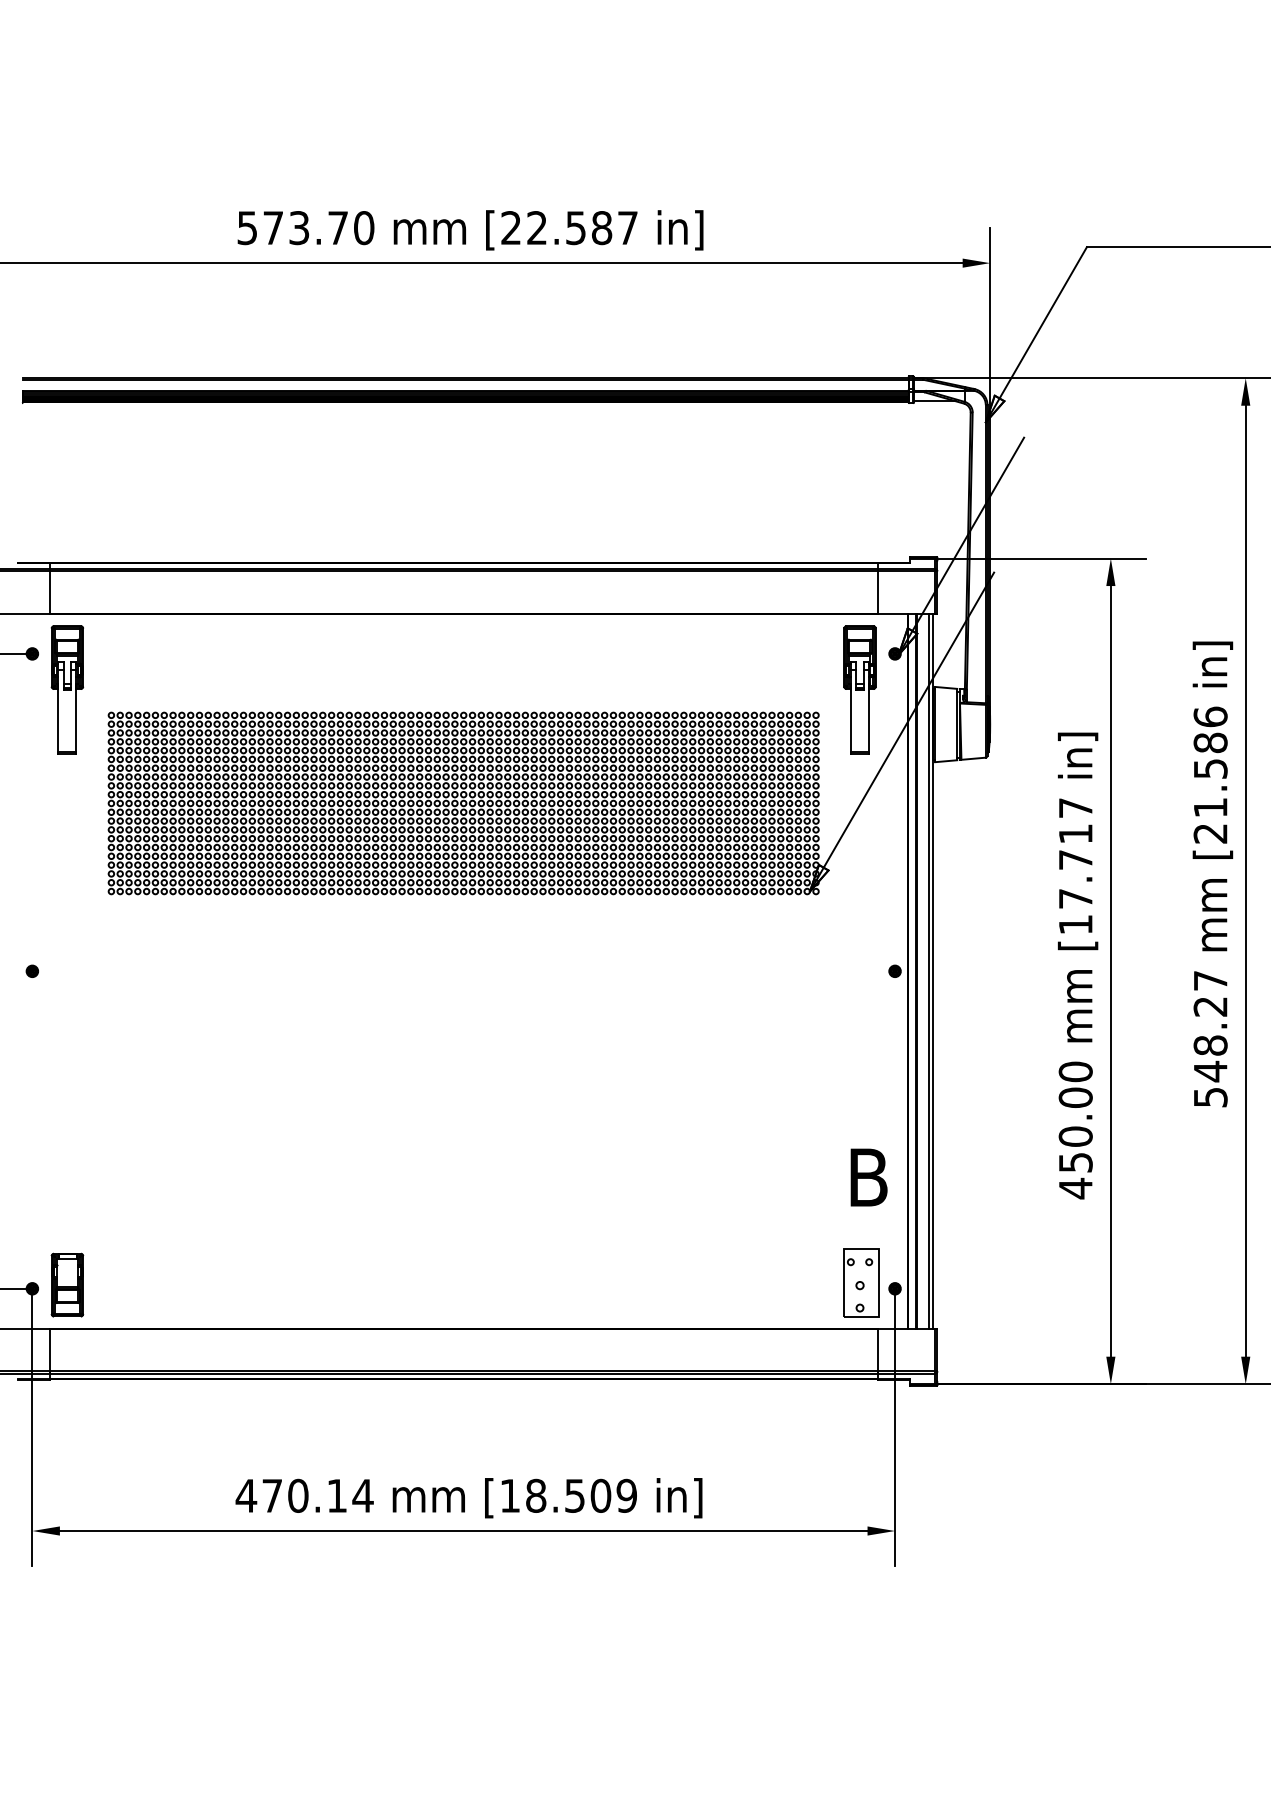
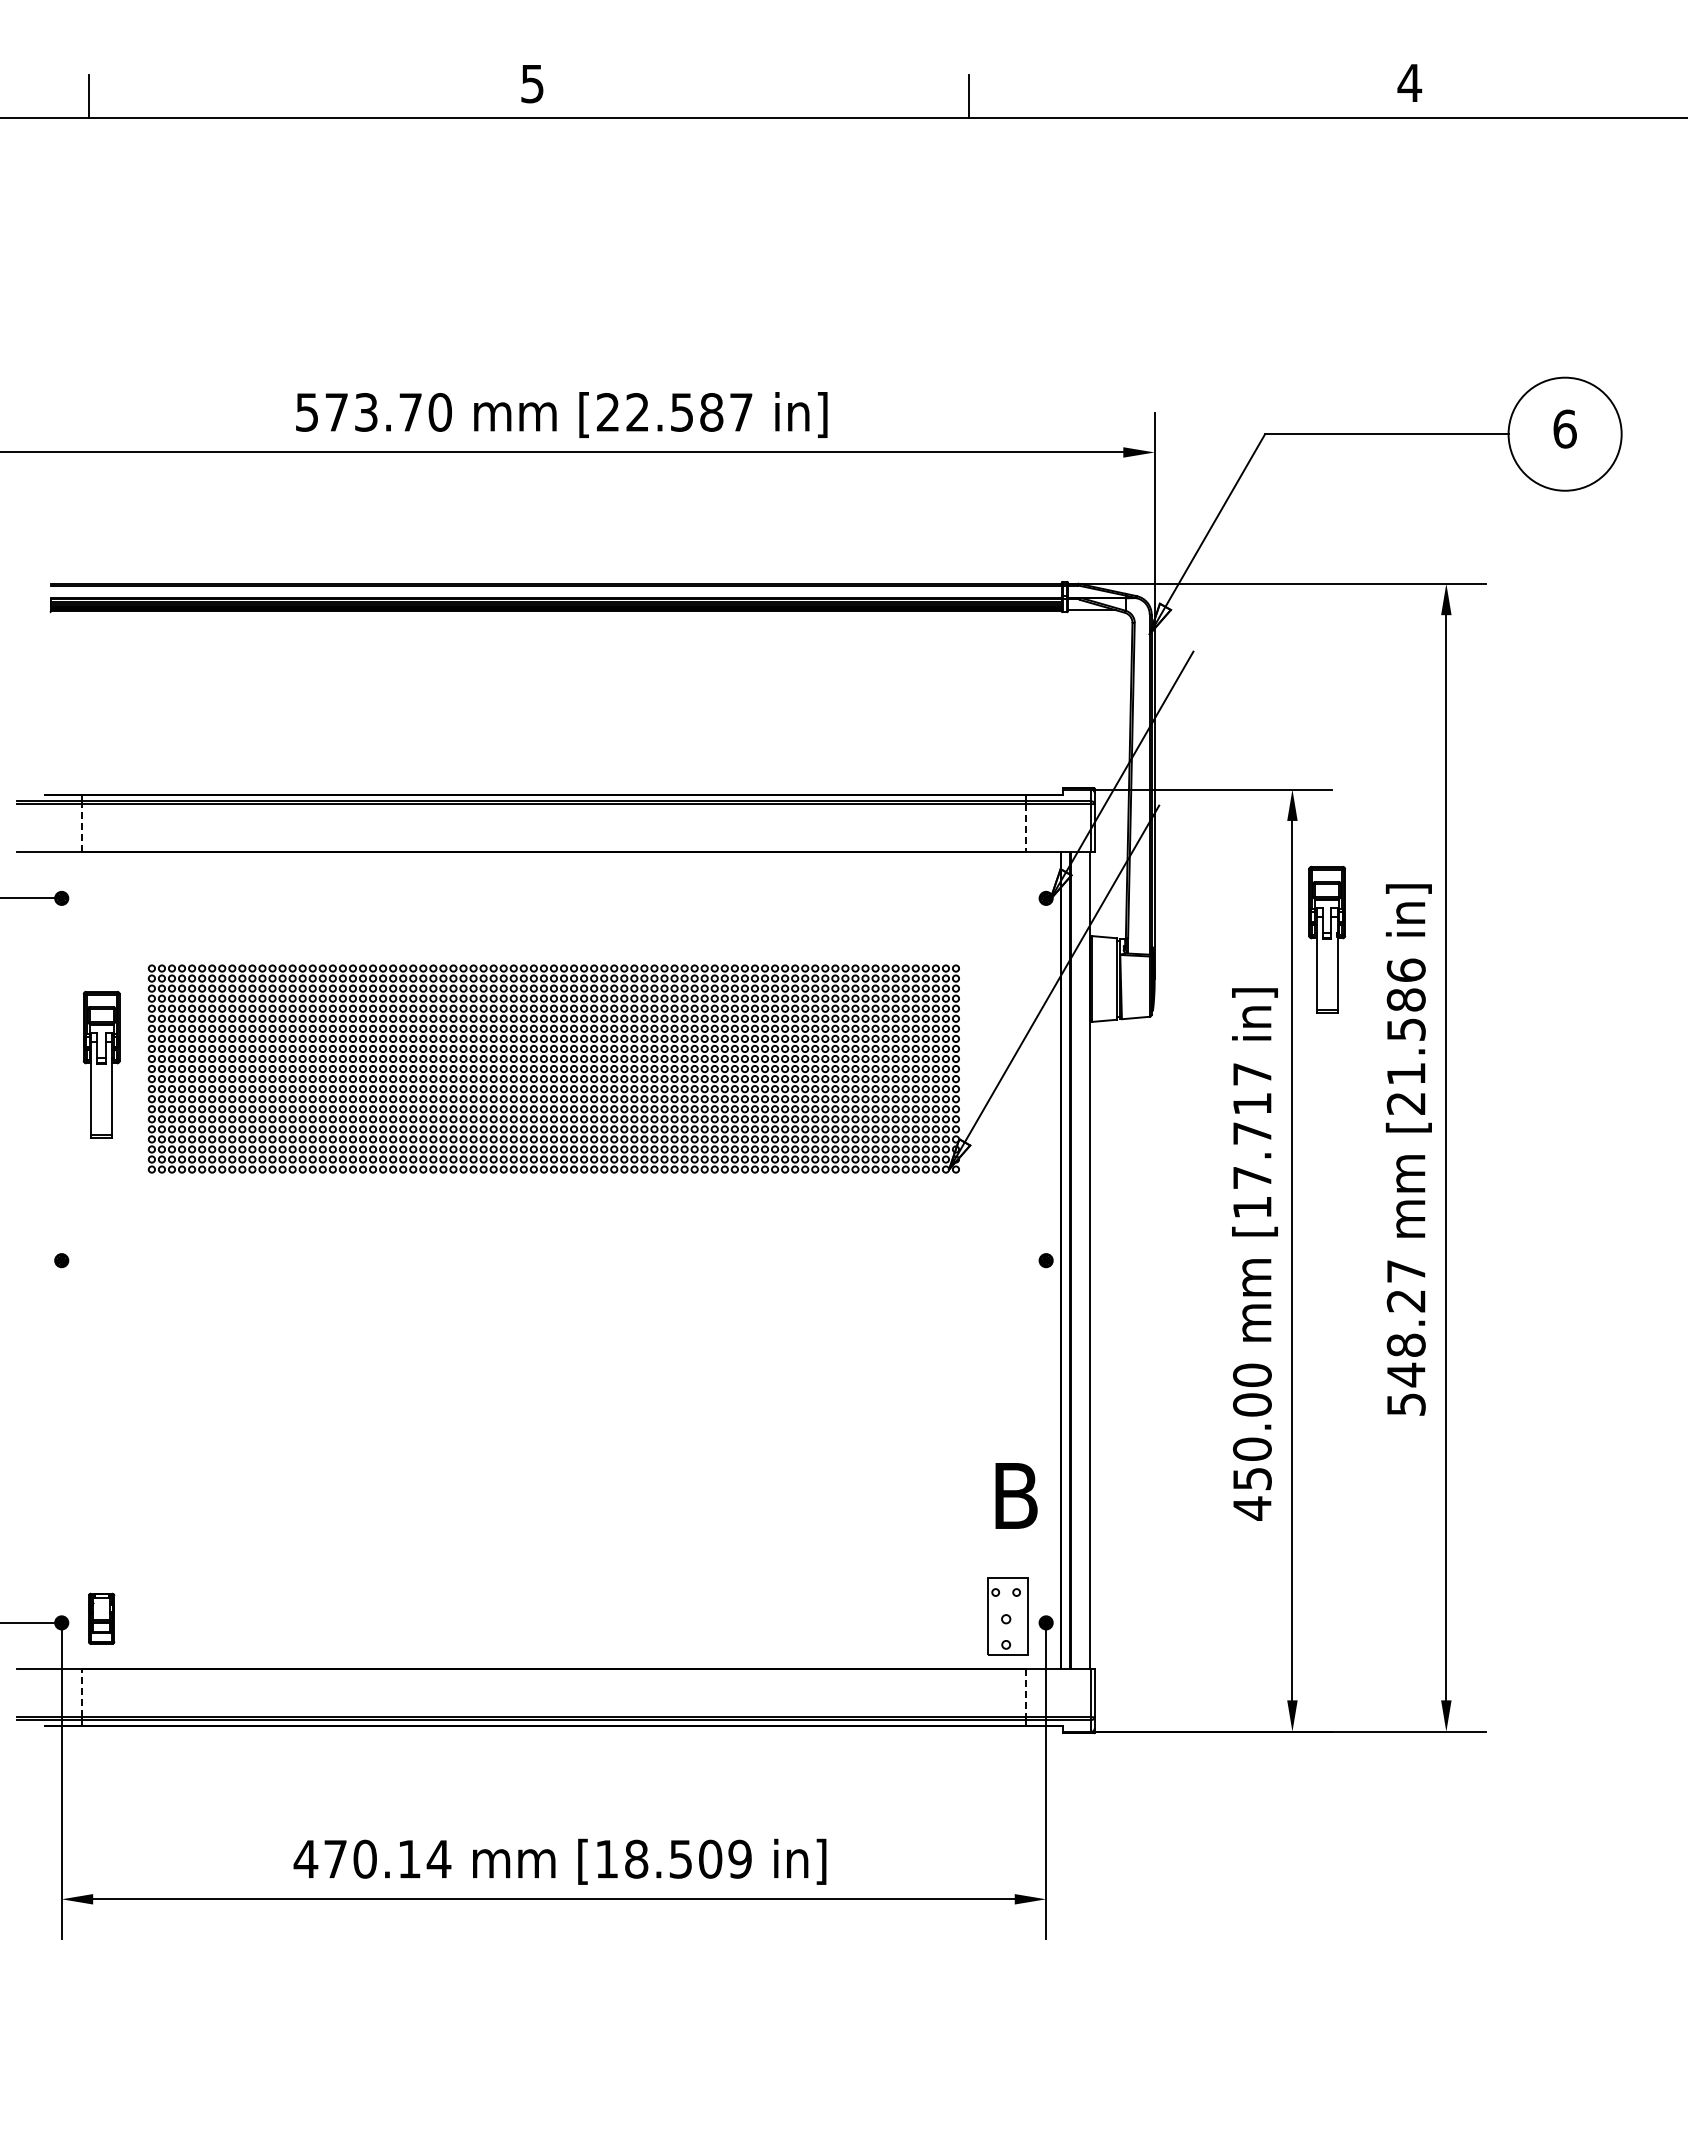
line: (49, 591) -> (81, 827), solid -> dashed
line: (877, 592) -> (1026, 828), solid -> dashed
part: (67, 689) -> (101, 1064), moved
part: (860, 689) -> (1327, 939), moved
line: (929, 971) -> (1085, 1260), removed
part: (67, 1284) -> (101, 1618), size x0.7
line: (49, 1349) -> (81, 1692), solid -> dashed
line: (877, 1350) -> (1026, 1693), solid -> dashed

